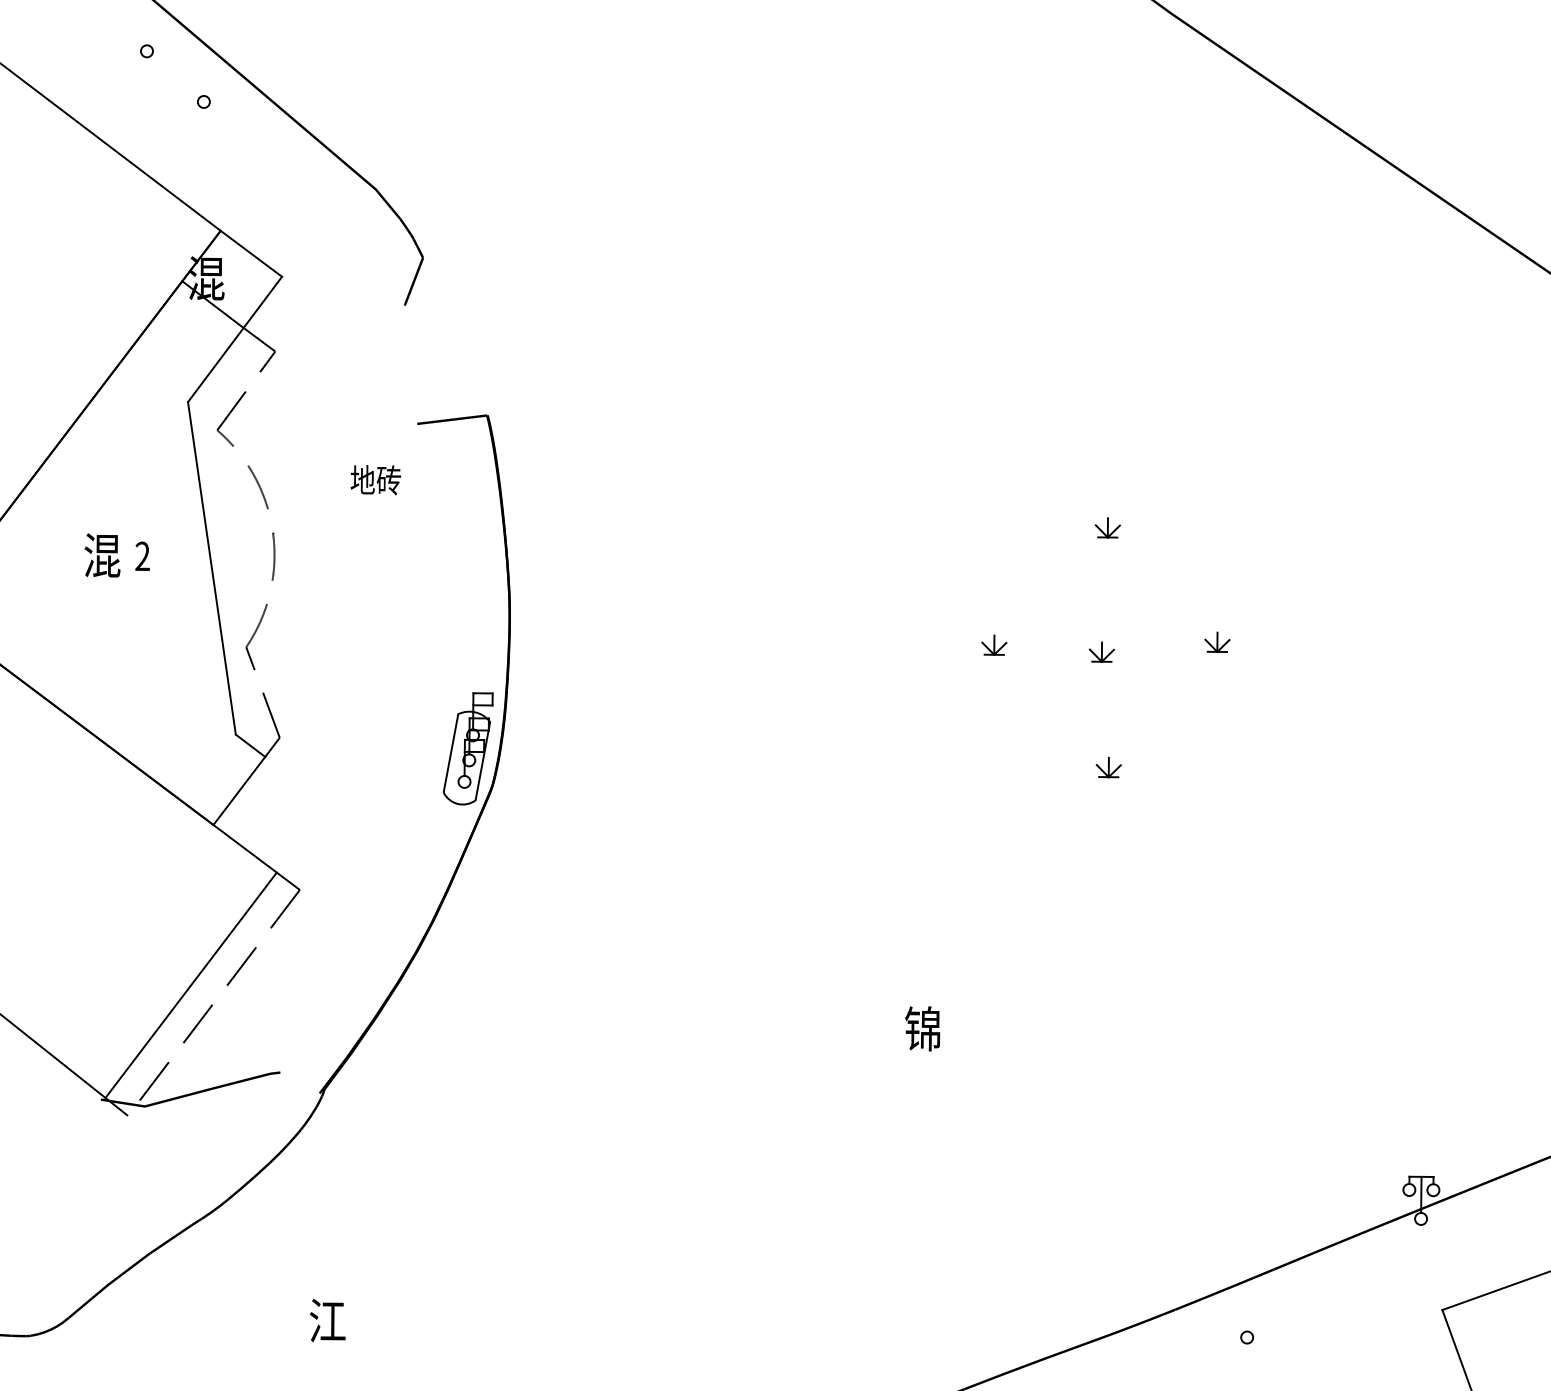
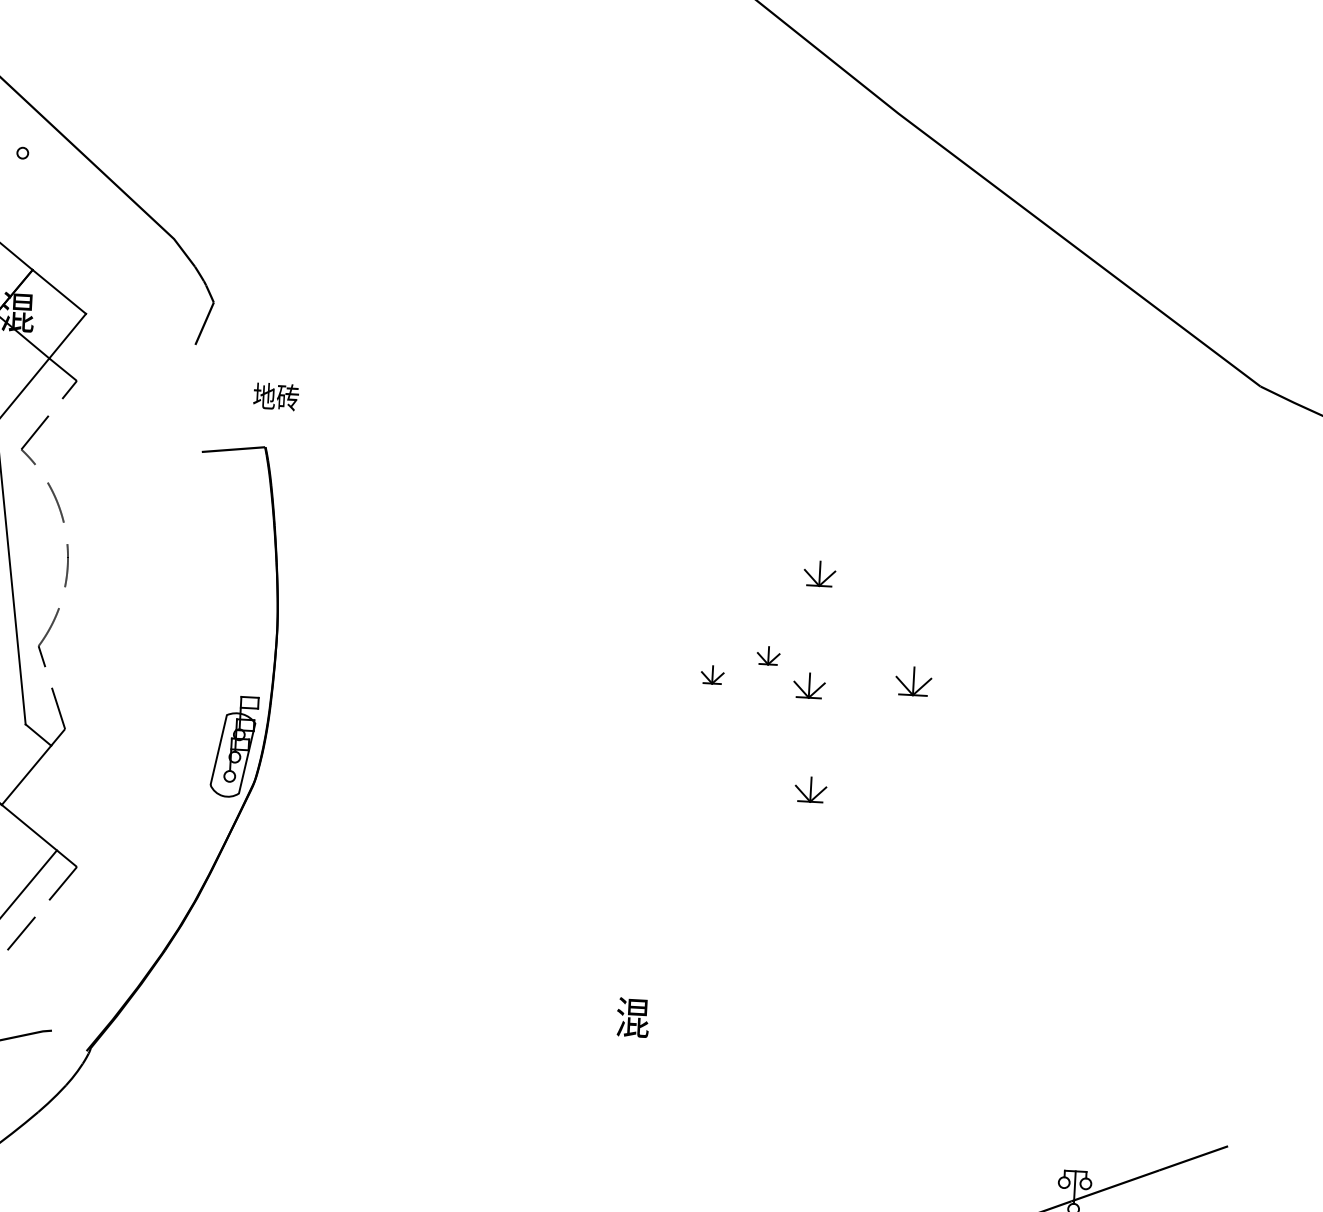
text: (375, 480) -> (275, 397), moved
part: (1107, 527) -> (819, 573), size x1.4
part: (1055, 620) -> (768, 655), added
part: (1217, 642) -> (913, 681), size x1.6
part: (1101, 651) -> (808, 684), size x1.4
part: (1108, 767) -> (810, 789), size x1.4
text: (923, 1028) -> (633, 1017), 锦 -> 混

